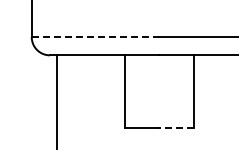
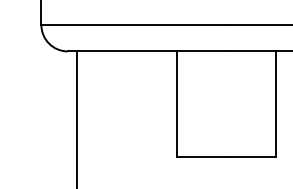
line: (95, 37) -> (133, 25), dashed -> solid
line: (176, 128) -> (251, 157), dashed -> solid

